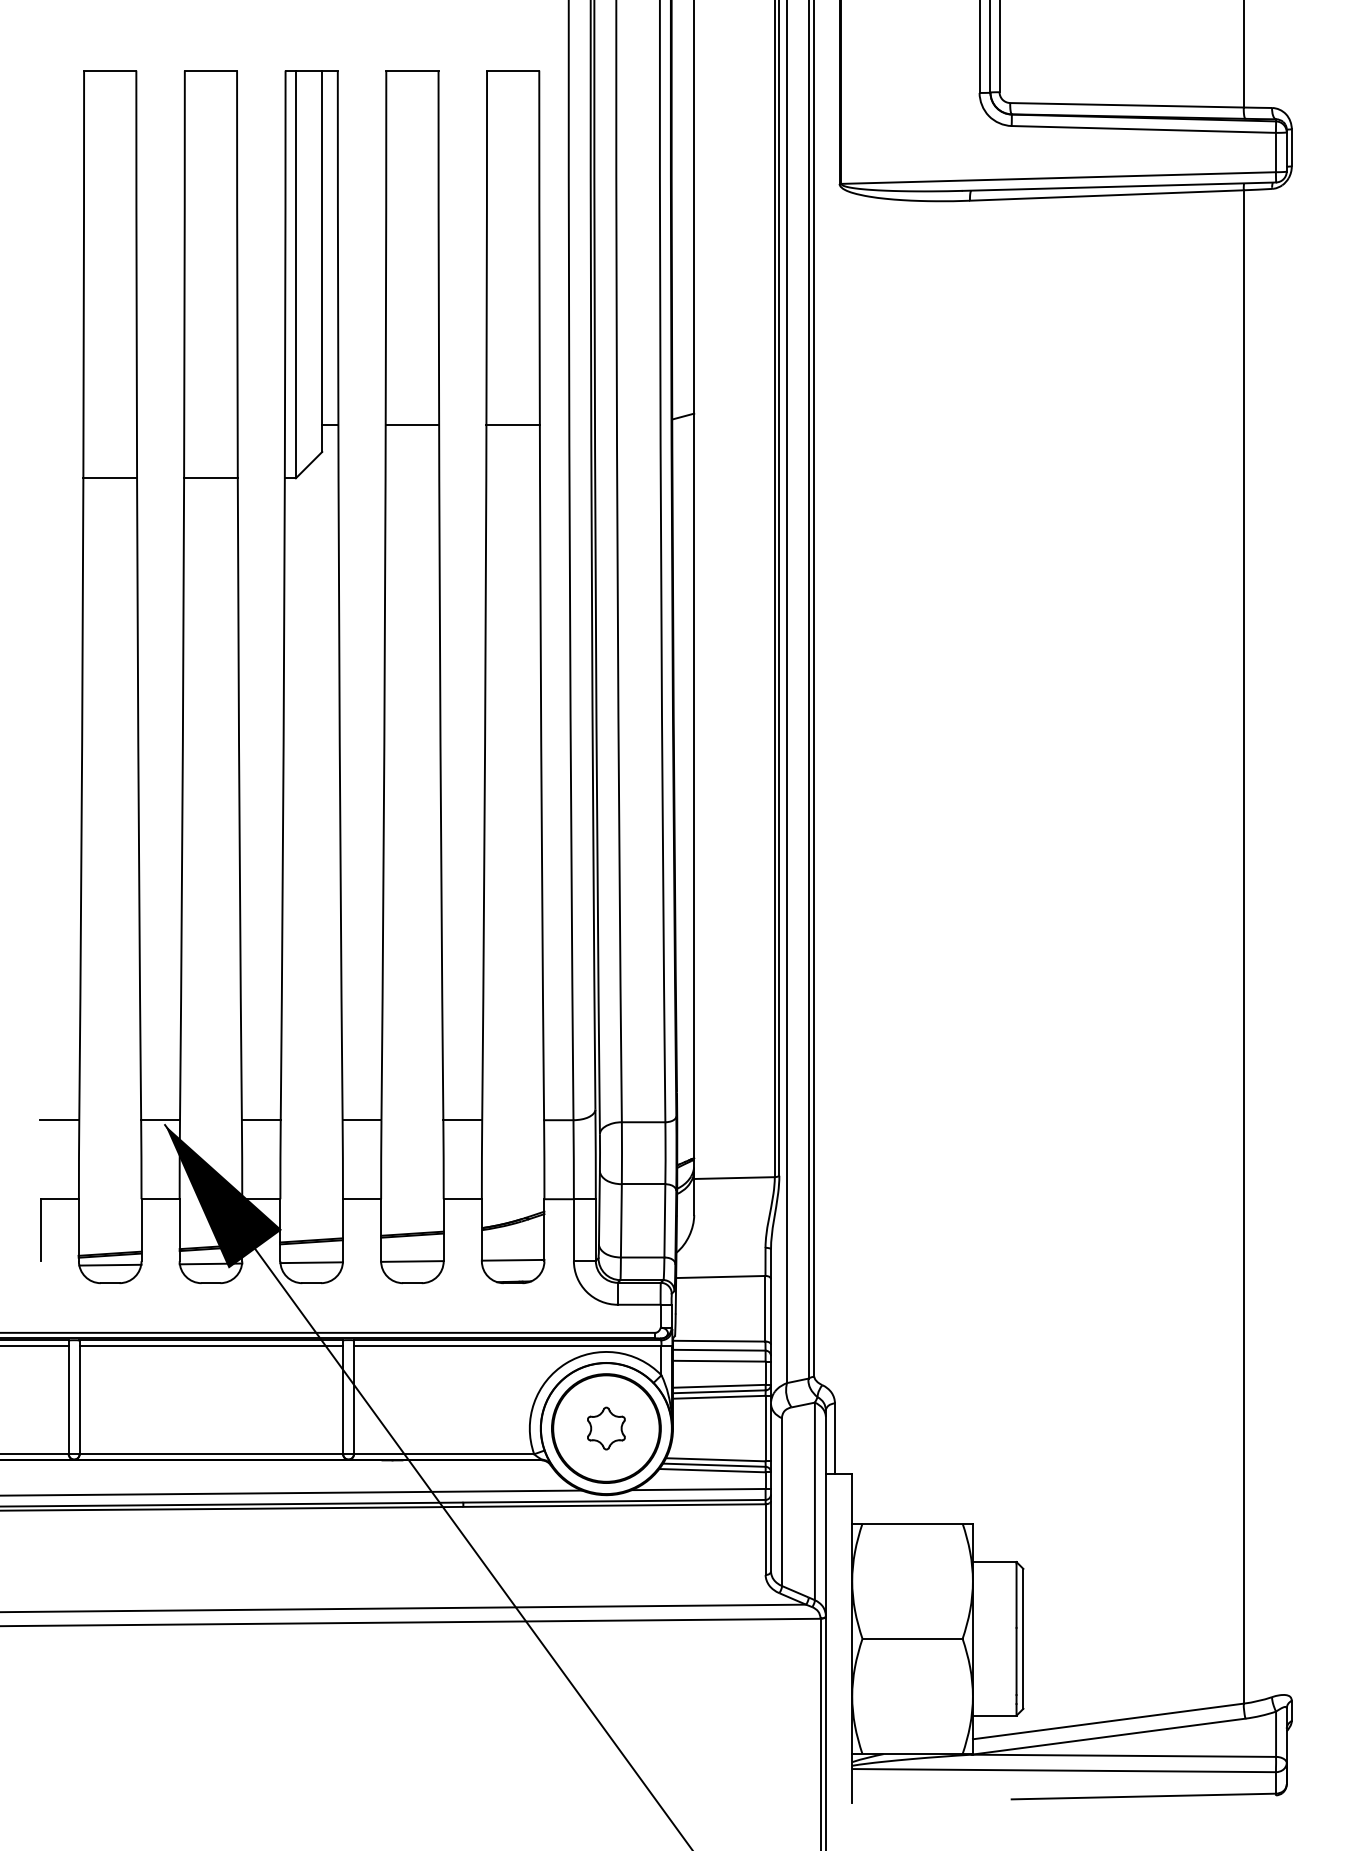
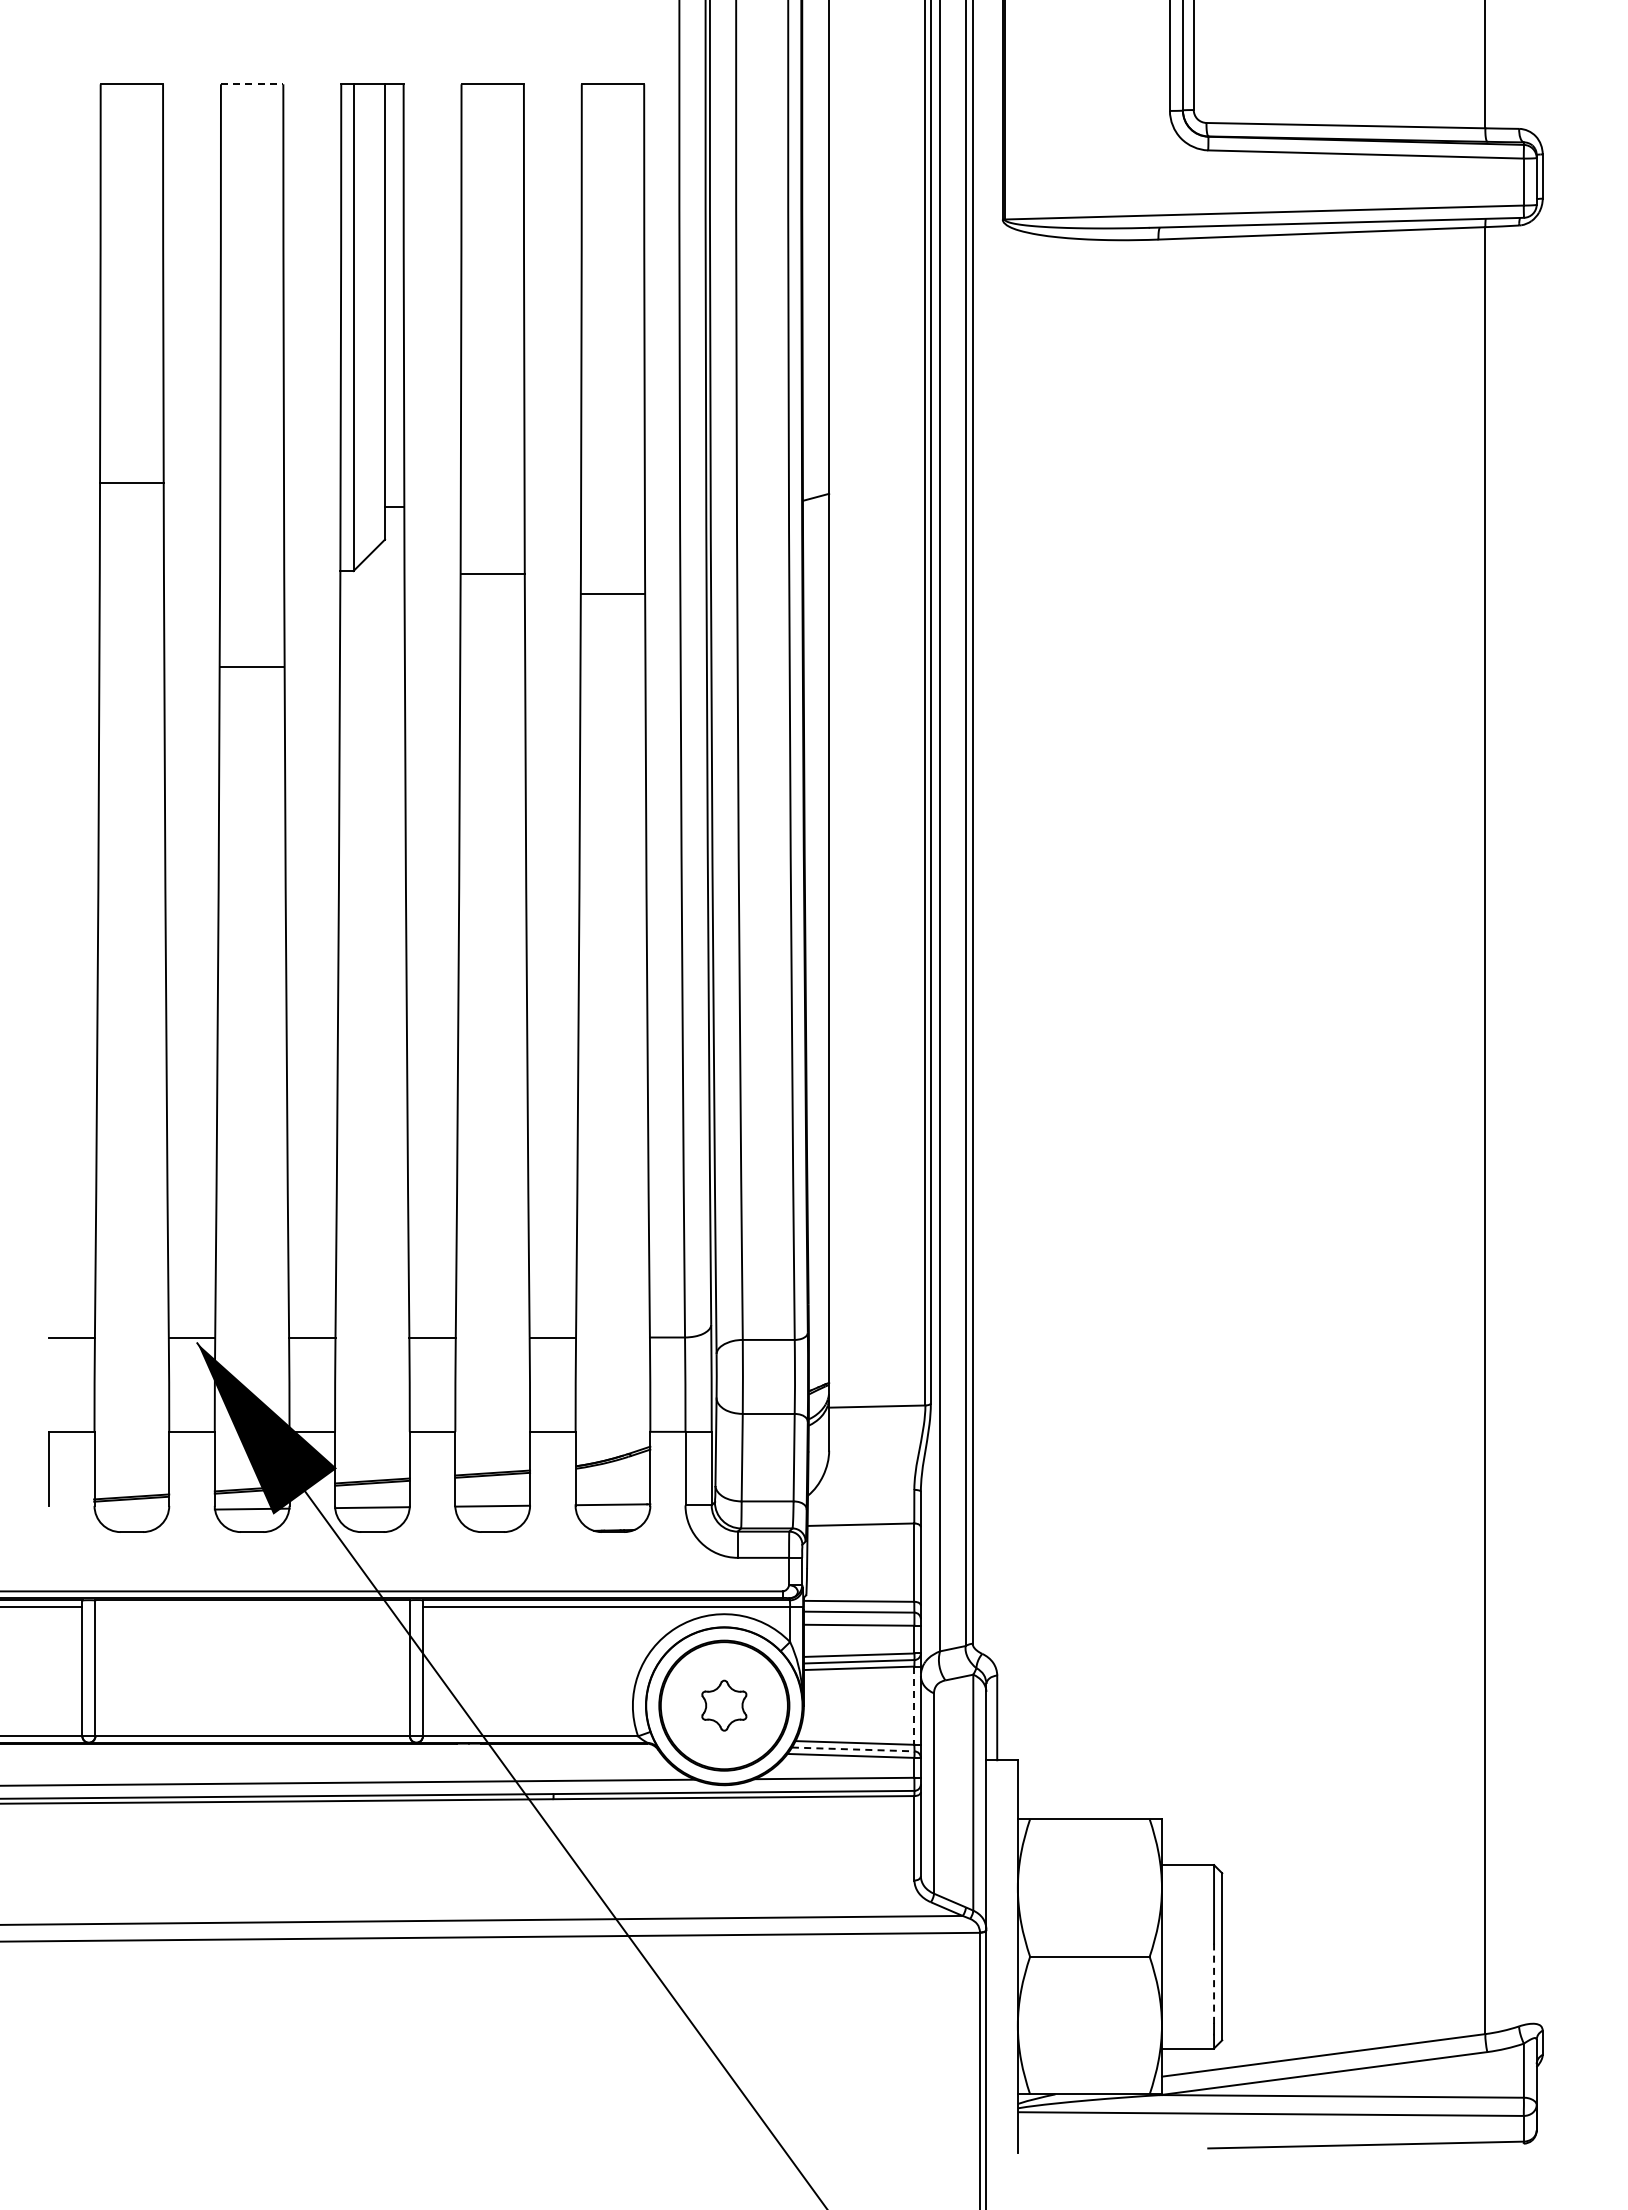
line: (211, 70) -> (252, 84), solid -> dashed
line: (412, 425) -> (492, 574), moved
line: (512, 425) -> (612, 594), moved
line: (109, 478) -> (131, 483), moved
line: (211, 478) -> (252, 667), moved
line: (110, 1265) -> (132, 1510), removed
line: (211, 1345) -> (252, 1606), removed
line: (765, 1429) -> (914, 1706), solid -> dashed
line: (714, 1465) -> (853, 1749), solid -> dashed
line: (1016, 1661) -> (1214, 1983), solid -> dashed

